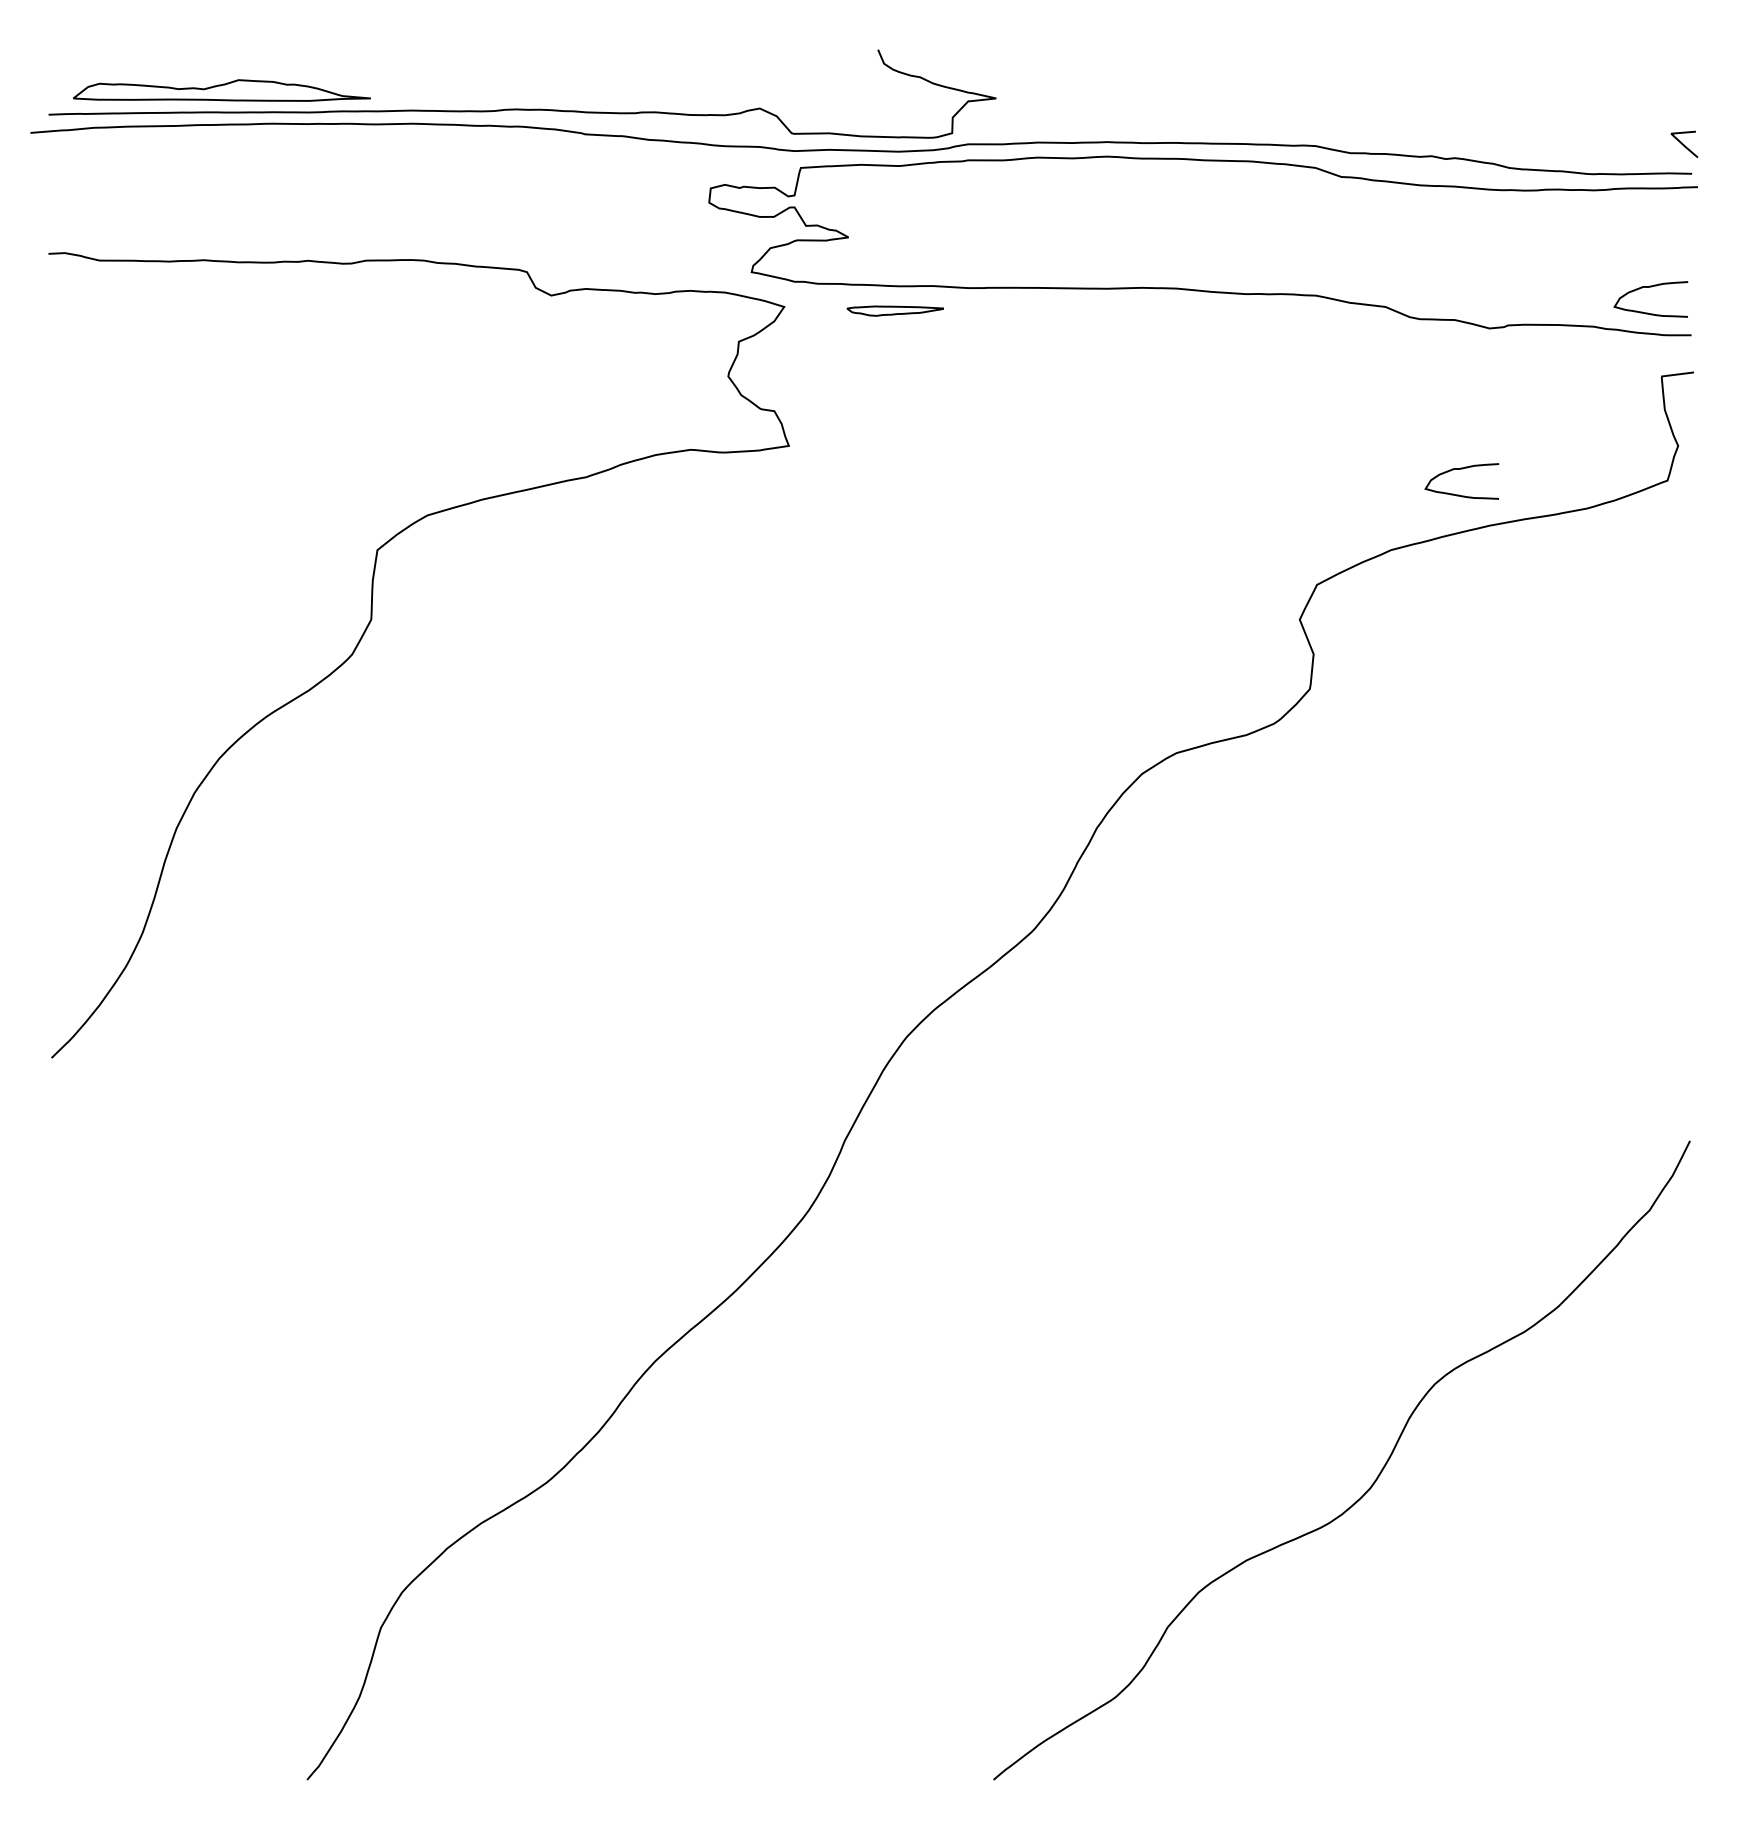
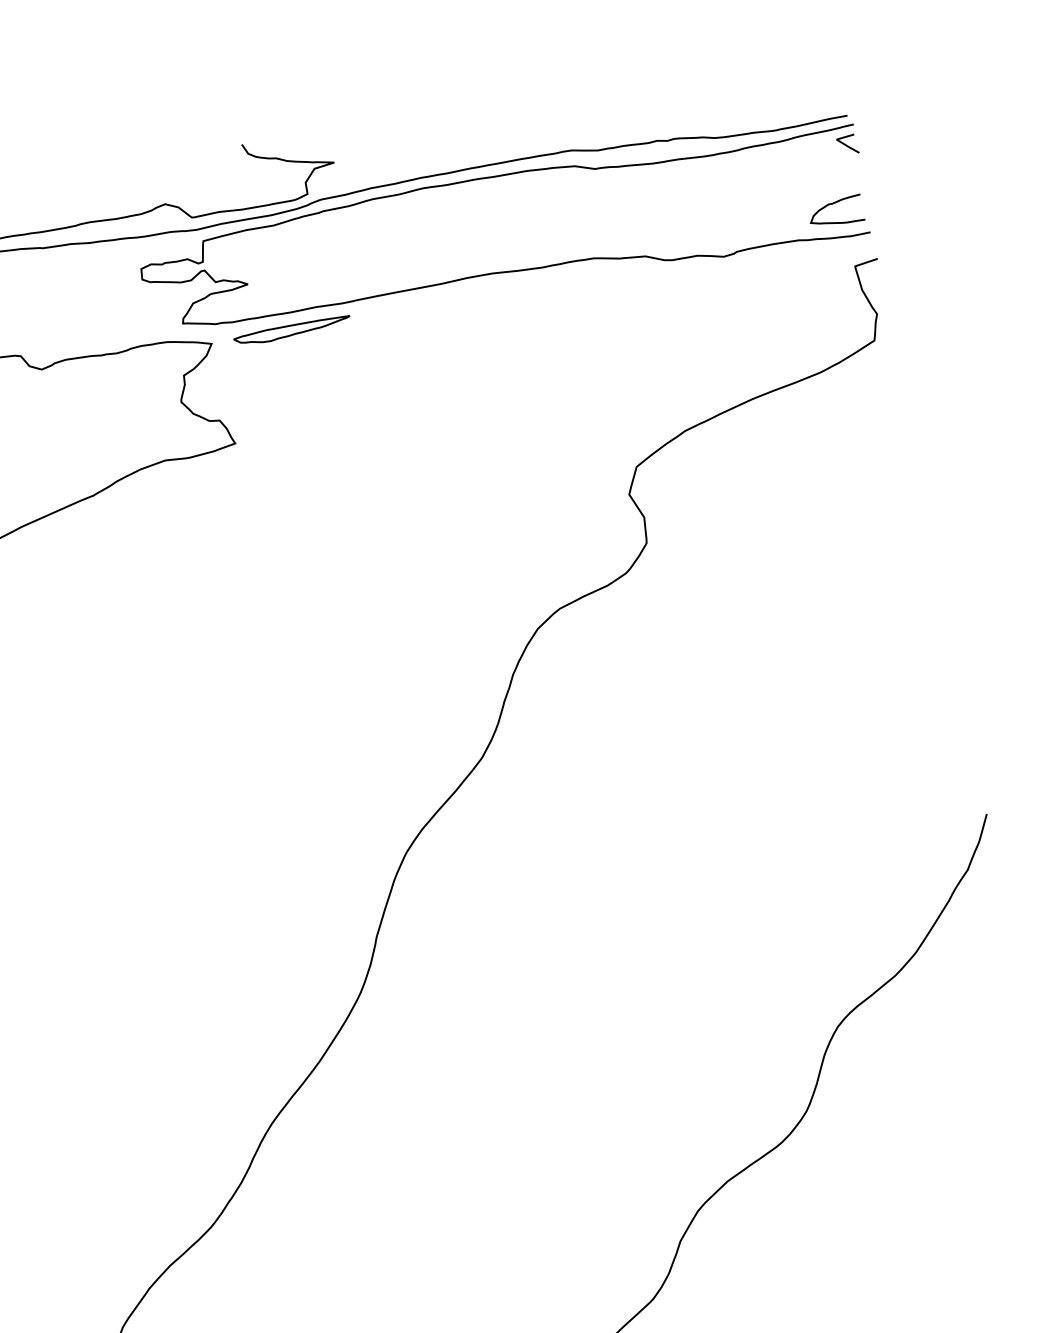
line: (1684, 144) -> (847, 145), moved
part: (895, 310) -> (292, 330), size x1.67
curve: (1461, 469) -> (724, 362), removed

